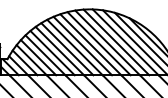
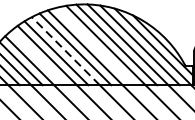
line: (98, 43) -> (94, 46), removed
line: (74, 47) -> (65, 51), solid -> dashed
line: (52, 52) -> (38, 57), removed

